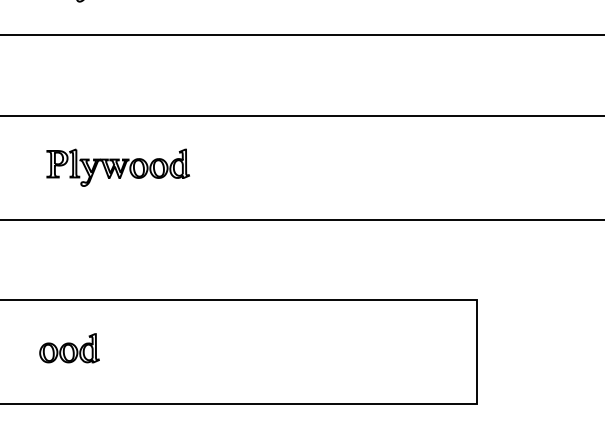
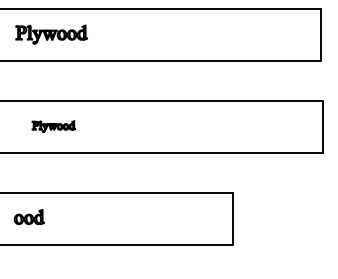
part: (117, 167) -> (53, 126), size x0.6

